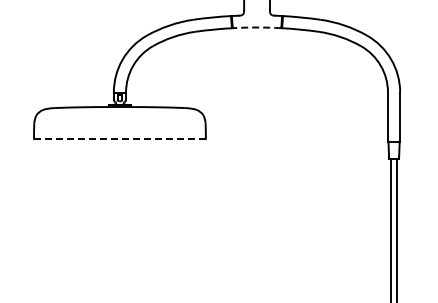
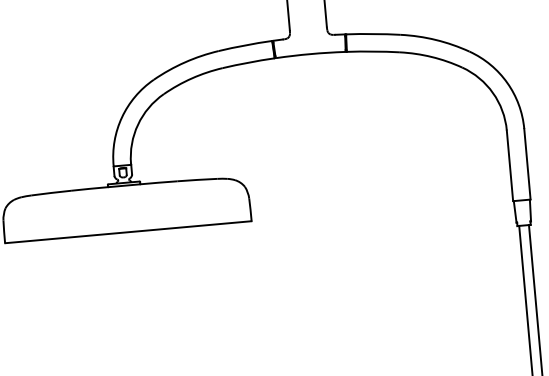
arc: (257, 27) -> (311, 54), dashed -> solid
line: (119, 139) -> (127, 232), dashed -> solid

